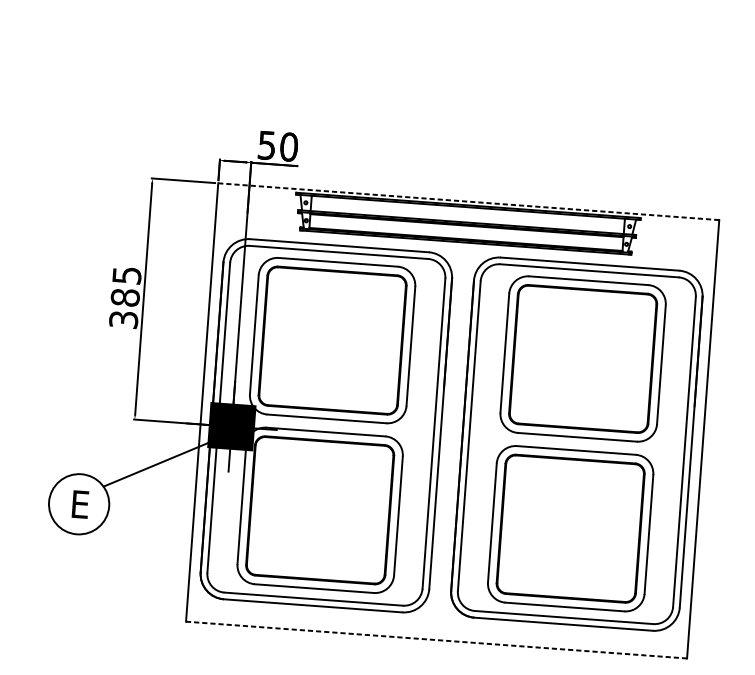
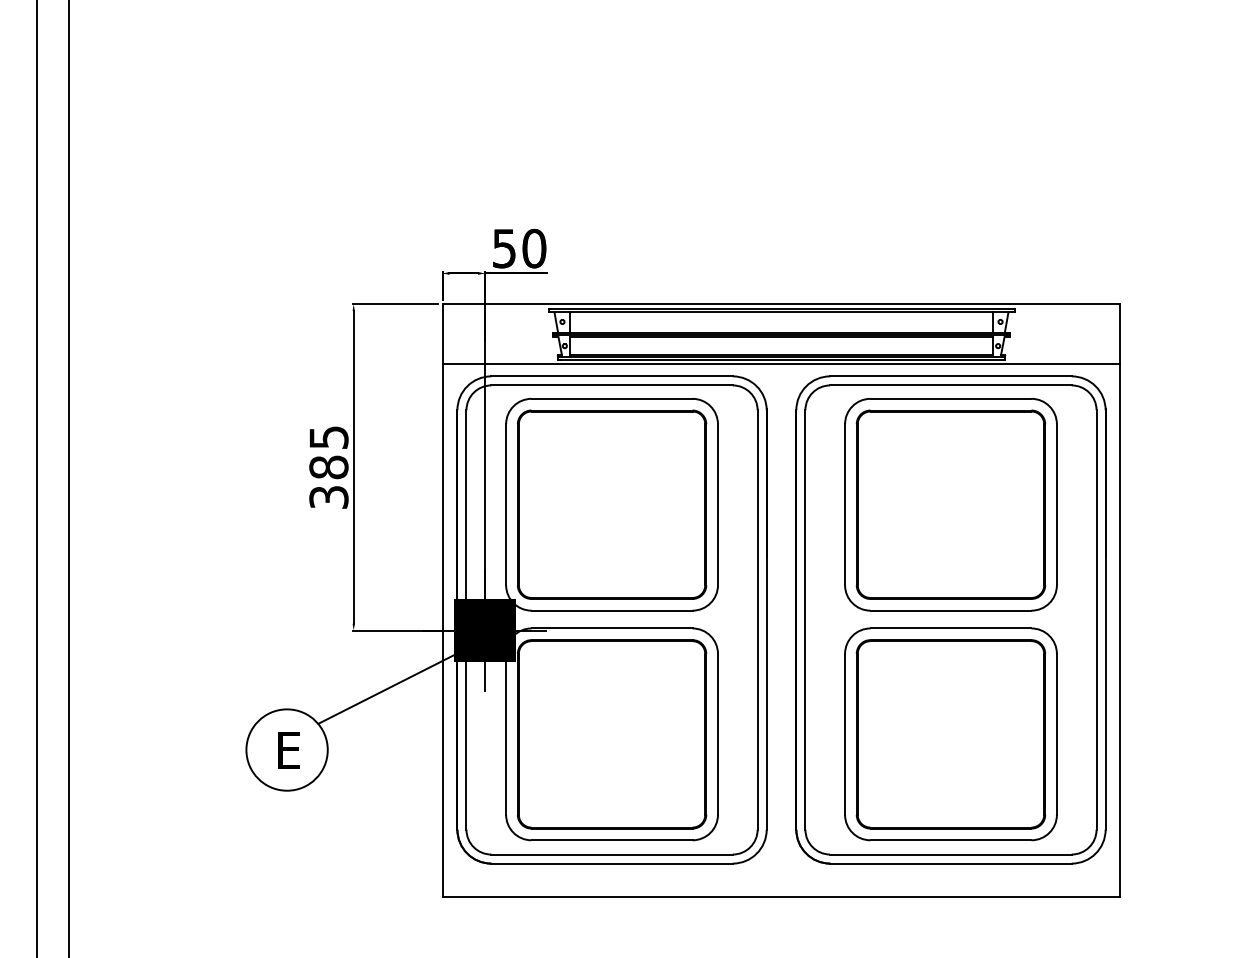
line: (468, 201) -> (781, 304), dashed -> solid
line: (465, 245) -> (781, 363), added
line: (436, 640) -> (781, 897), dashed -> solid

